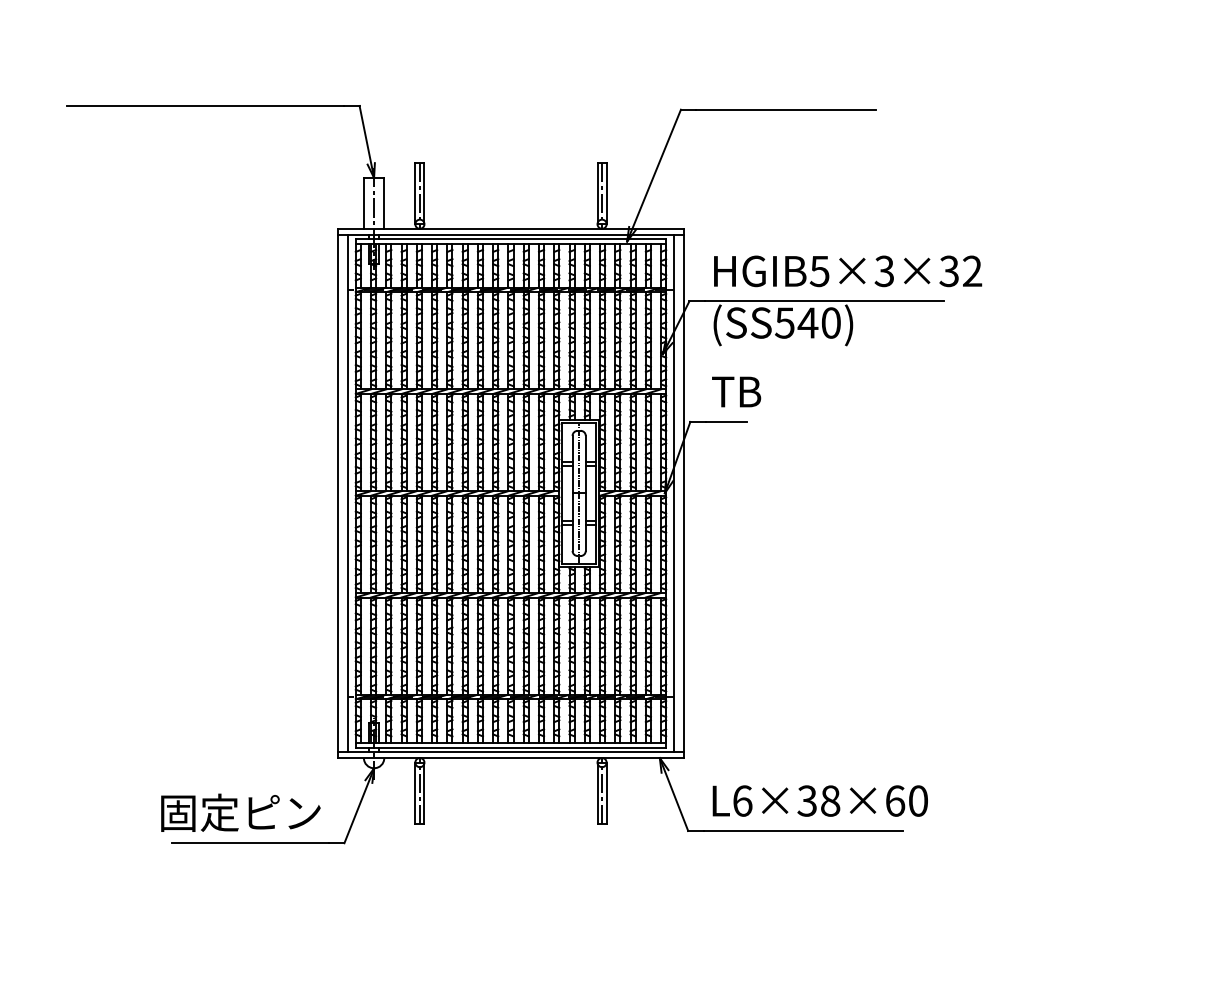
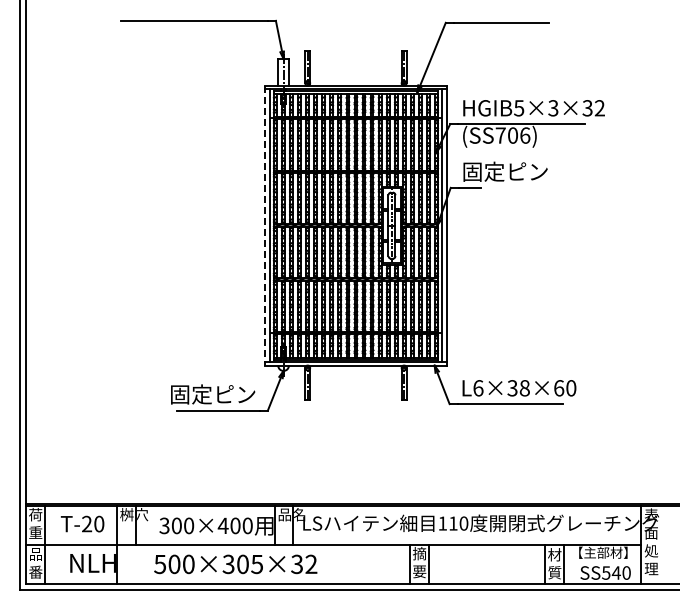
text: (807, 322) -> (512, 135), (SS540) -> (SS706)
text: (792, 390) -> (504, 171), TB -> 固定ピン
line: (338, 493) -> (264, 225), solid -> dashed

